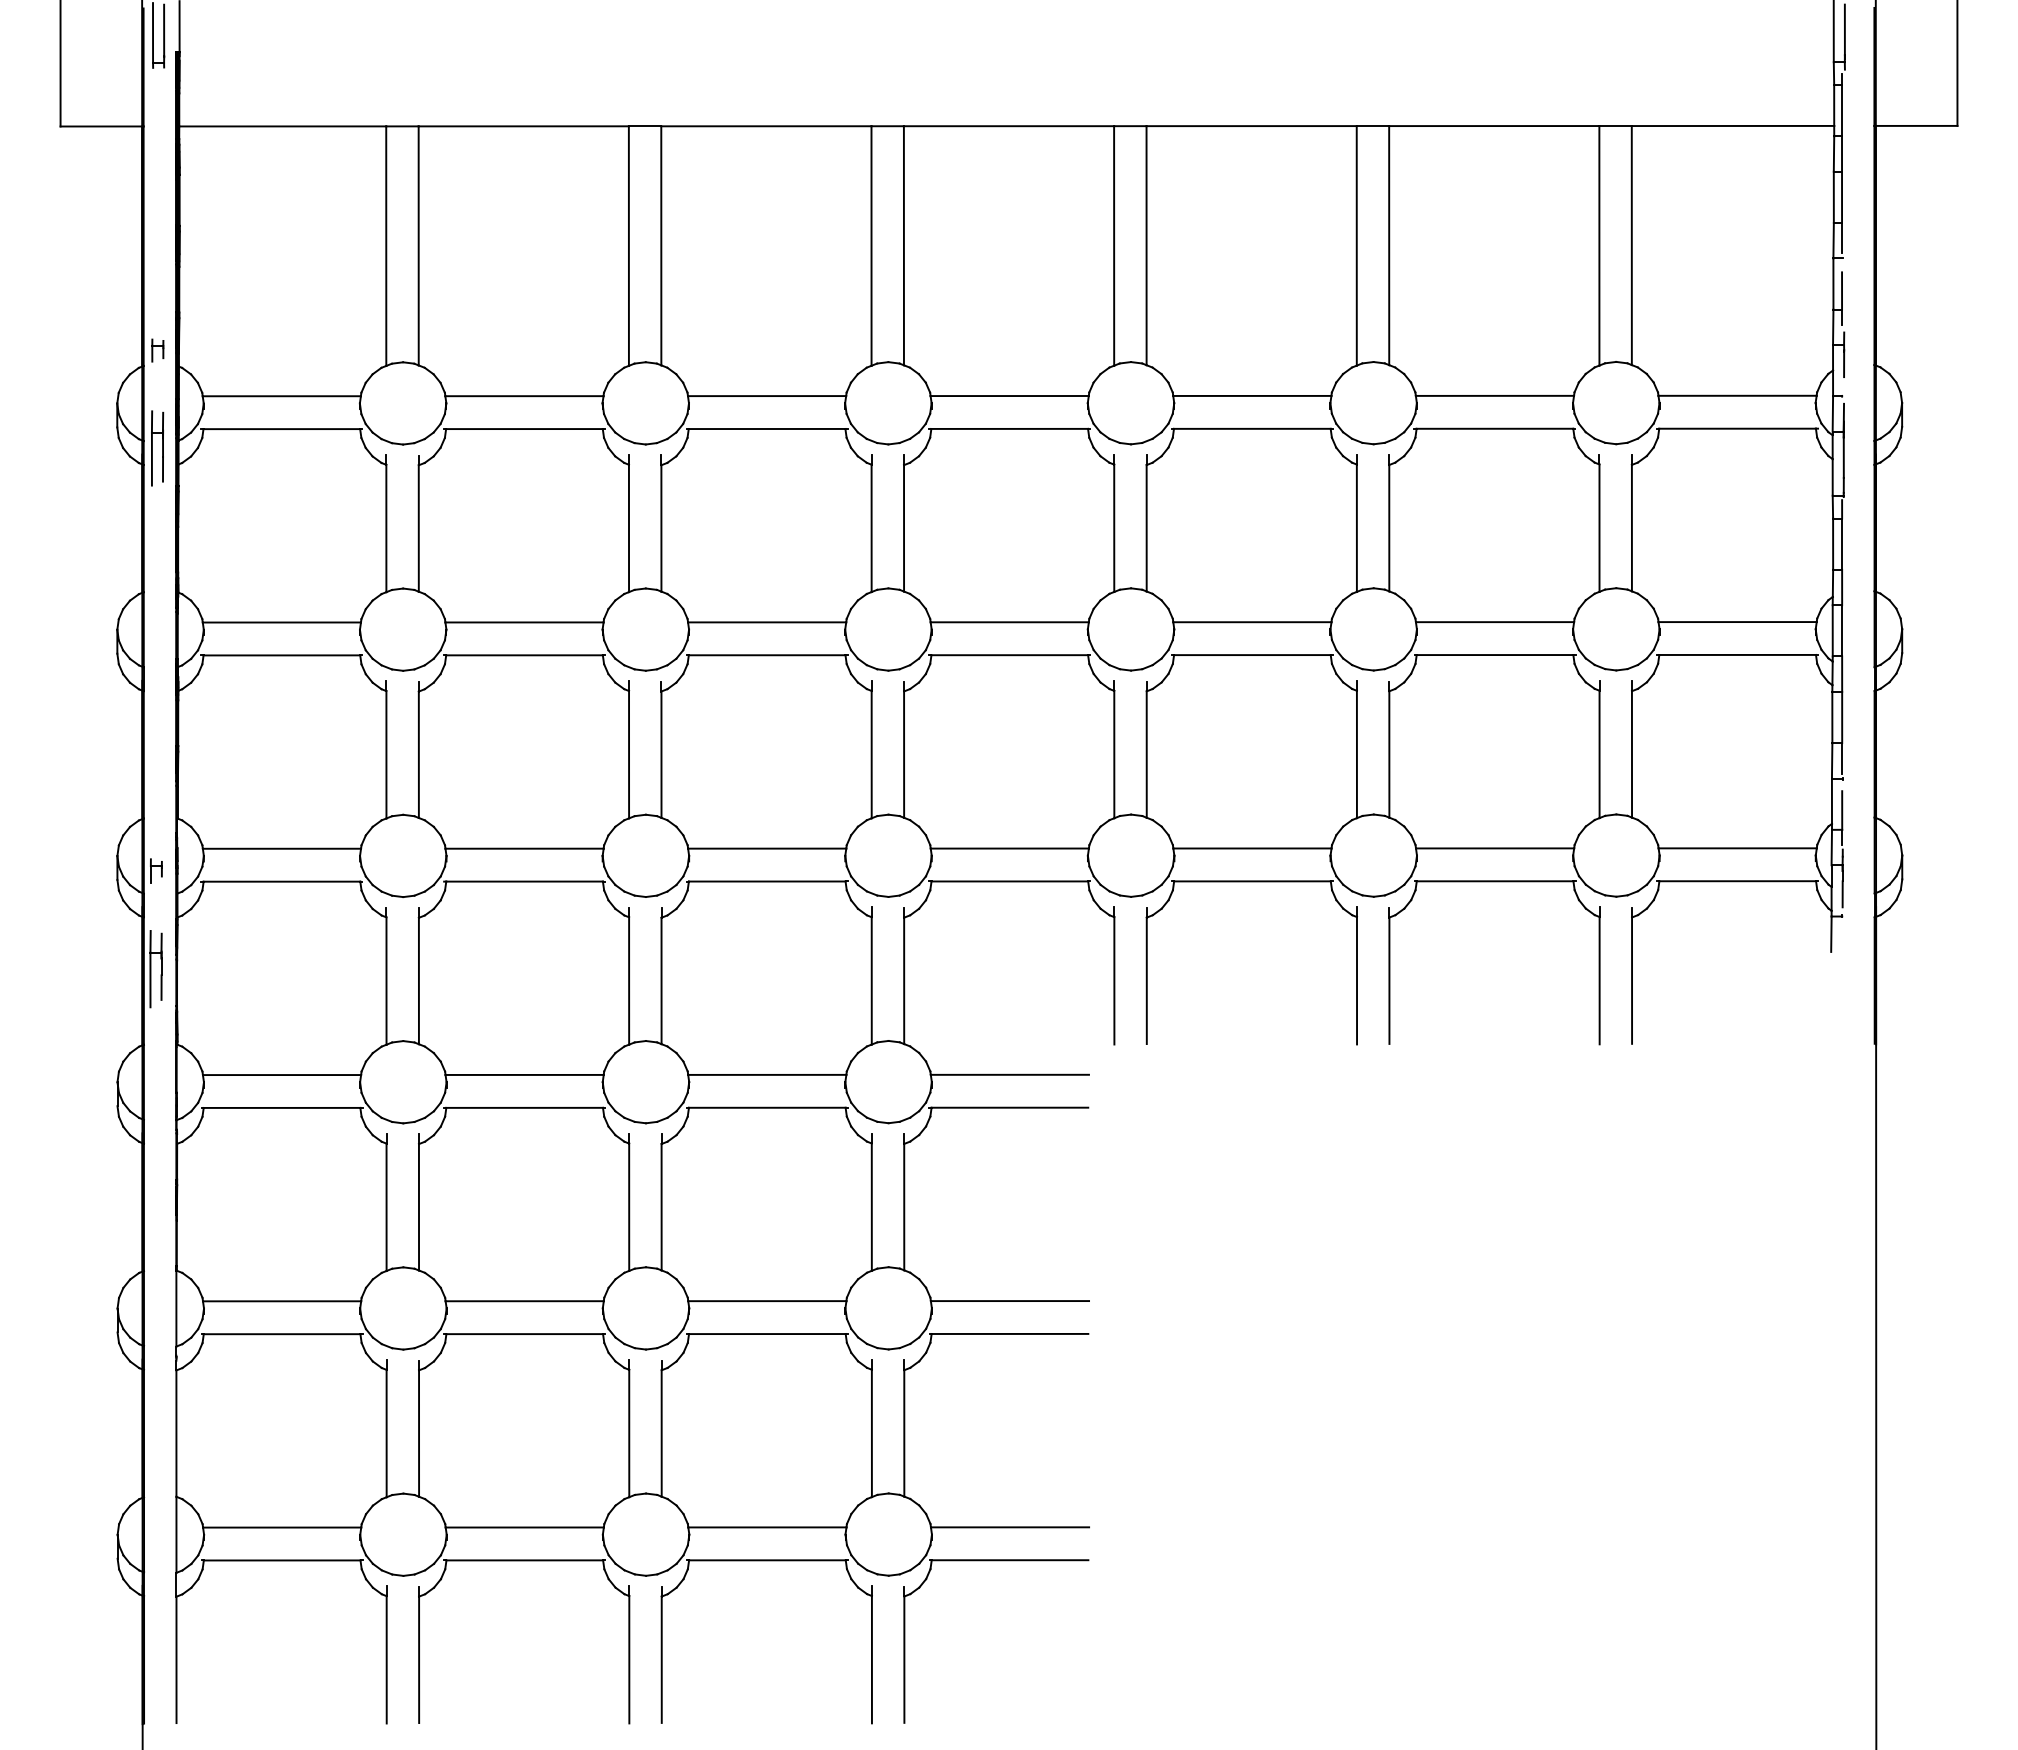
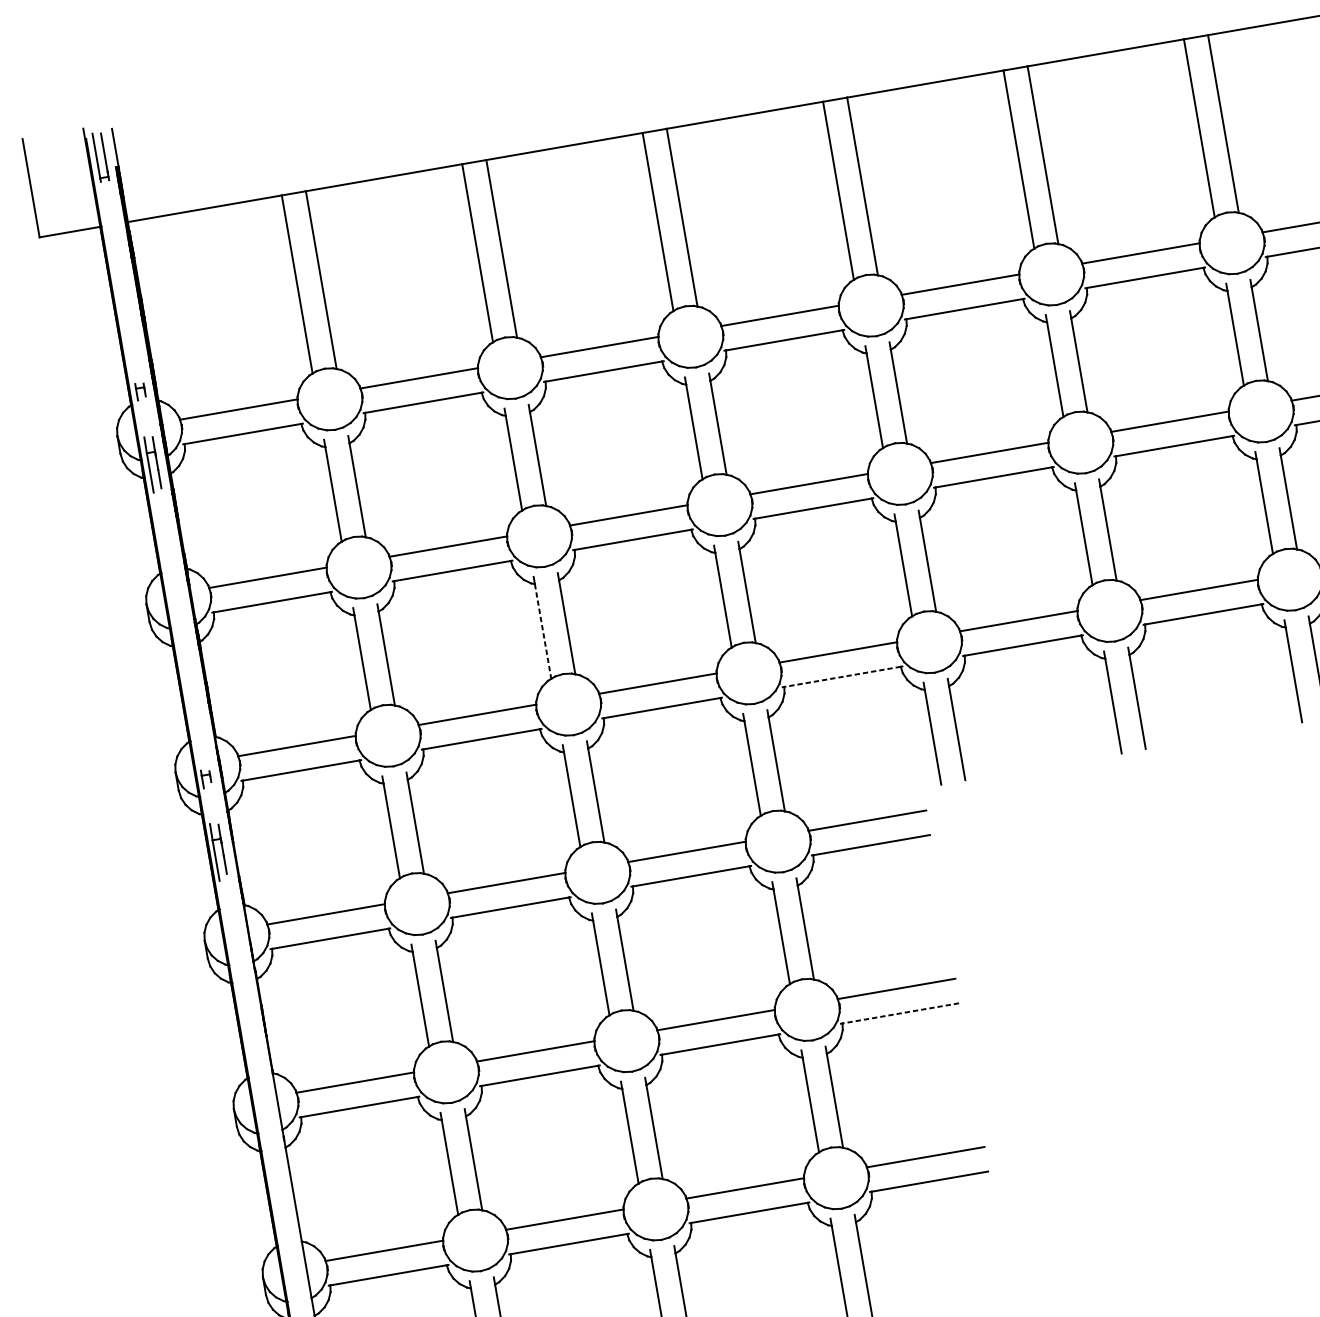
line: (629, 754) -> (543, 631), solid -> dashed
line: (1009, 881) -> (842, 676), solid -> dashed
line: (1009, 1333) -> (900, 1013), solid -> dashed

